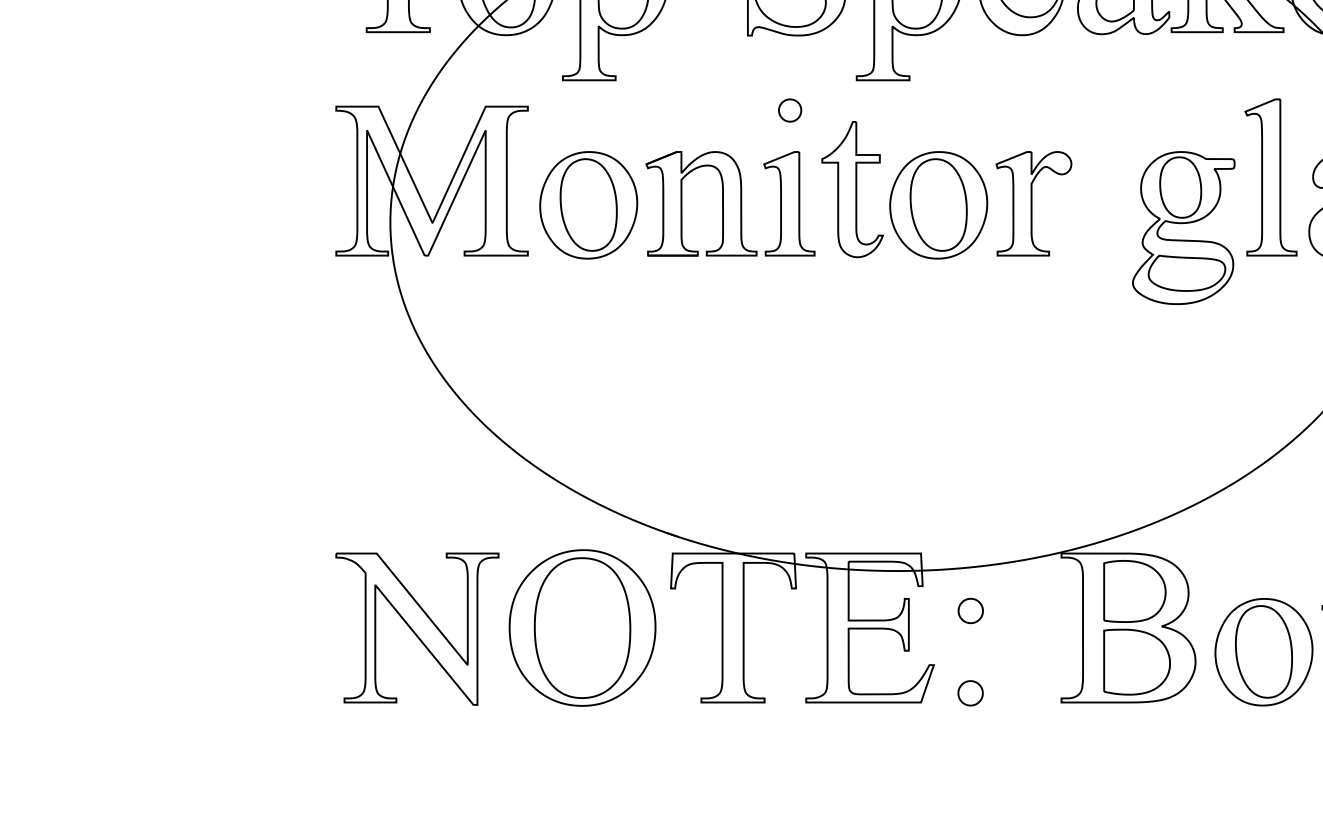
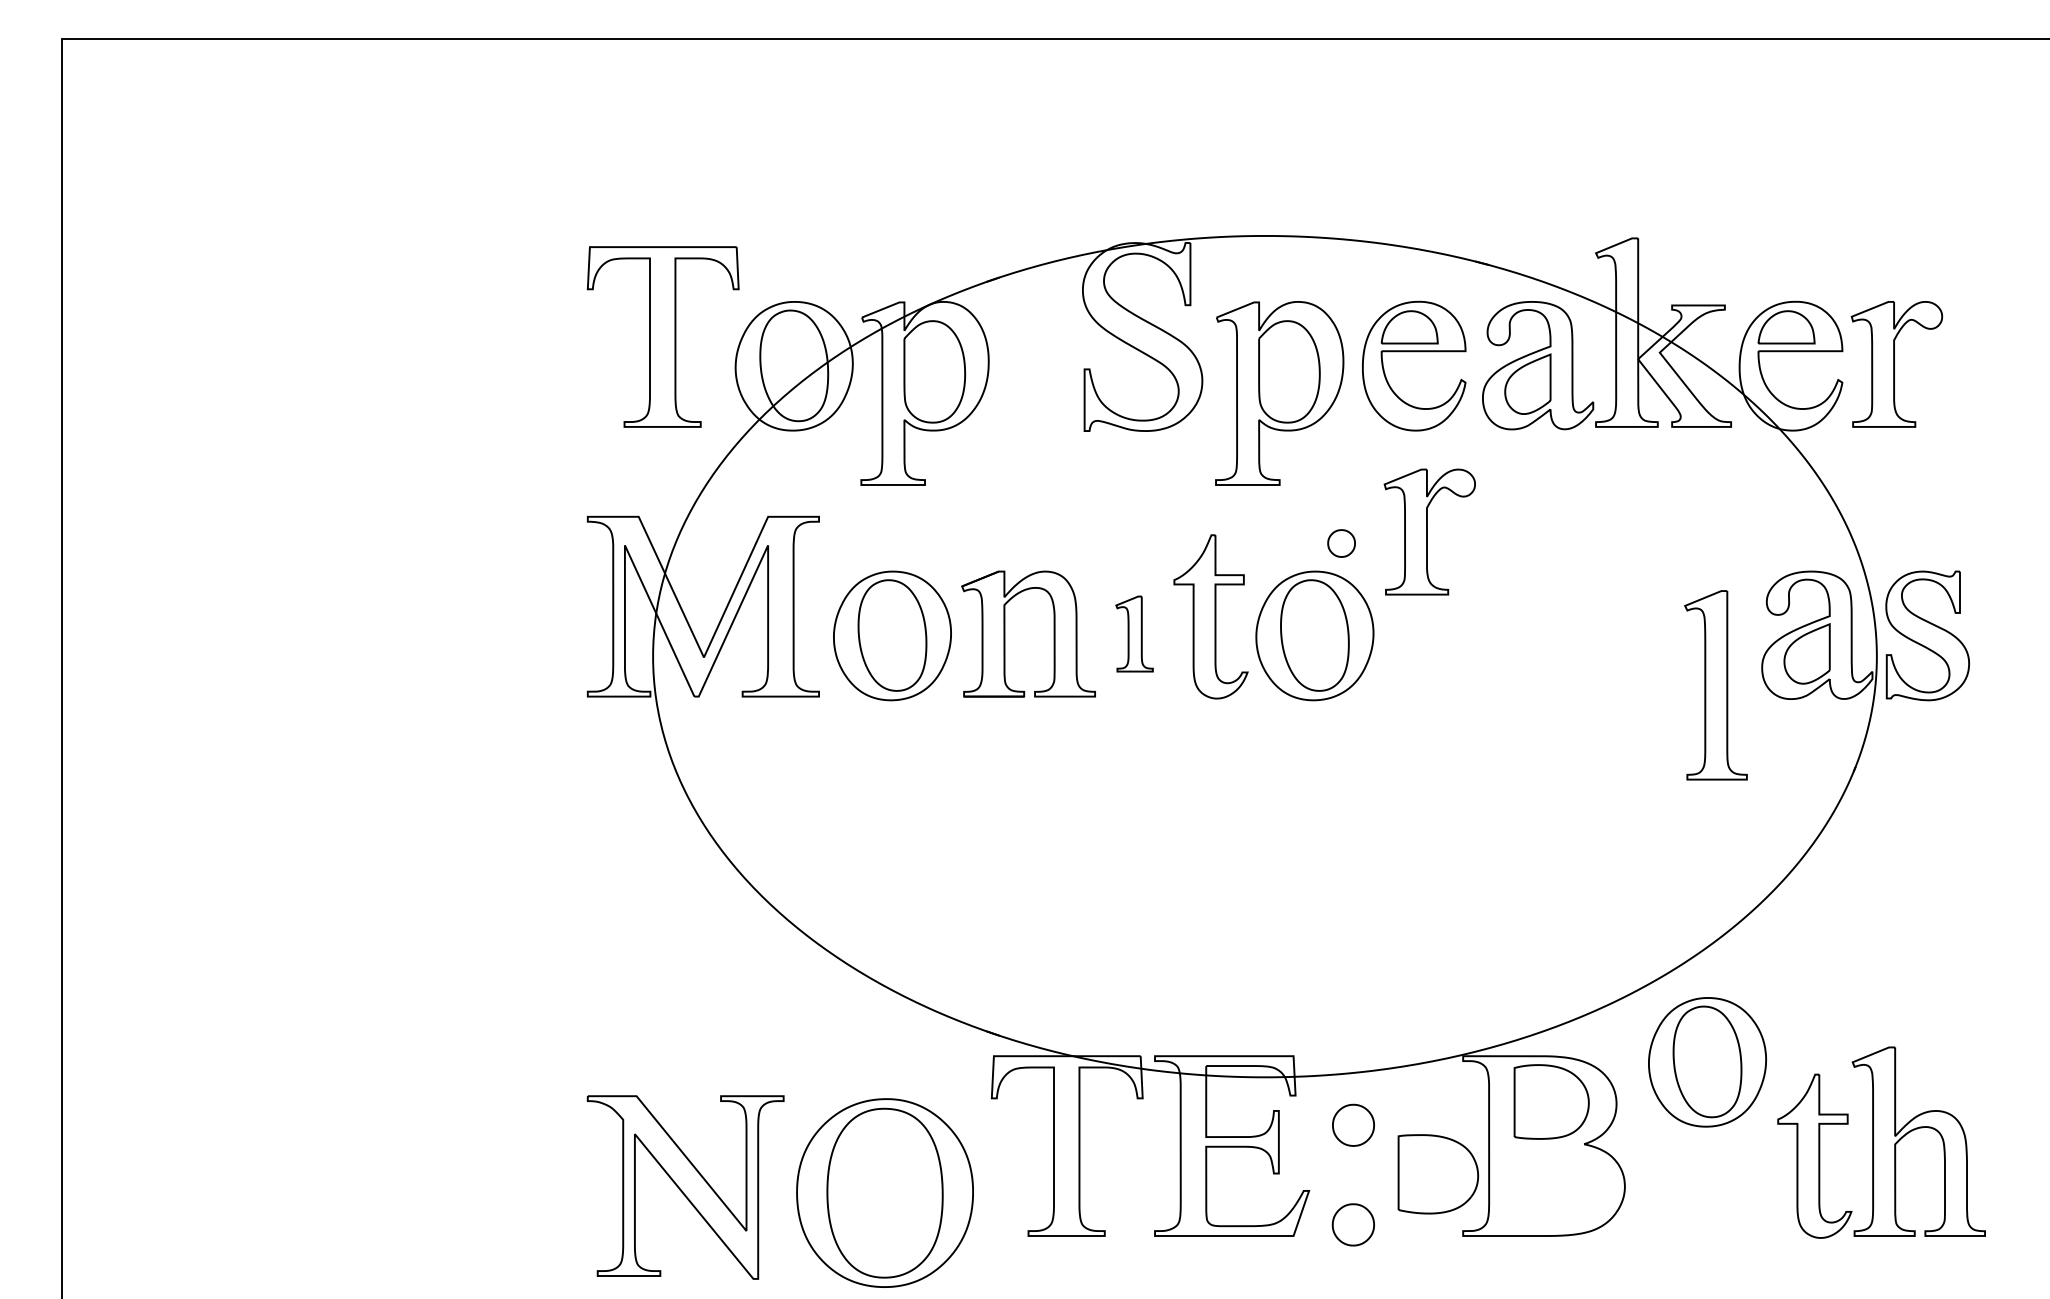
part: (790, 110) -> (1341, 543), moved
part: (1270, 177) -> (1715, 685), moved
part: (789, 203) -> (1134, 633), size x0.6
part: (1033, 203) -> (1429, 531), moved
part: (1183, 228) -> (1610, 663), removed
part: (970, 610) -> (1353, 1125), size x1.4
part: (582, 627) -> (884, 1192), moved
part: (417, 629) -> (685, 1187), moved
part: (1263, 652) -> (1707, 1062), moved
part: (1137, 662) -> (1438, 1174), moved
part: (970, 692) -> (1353, 1224), size x1.4

